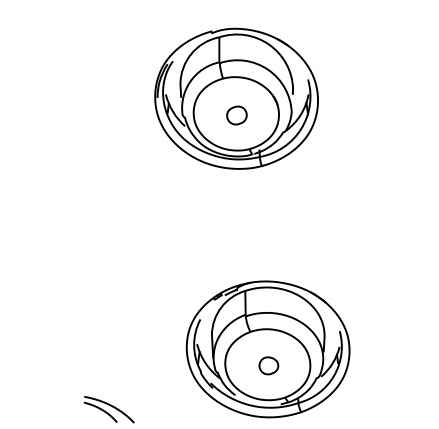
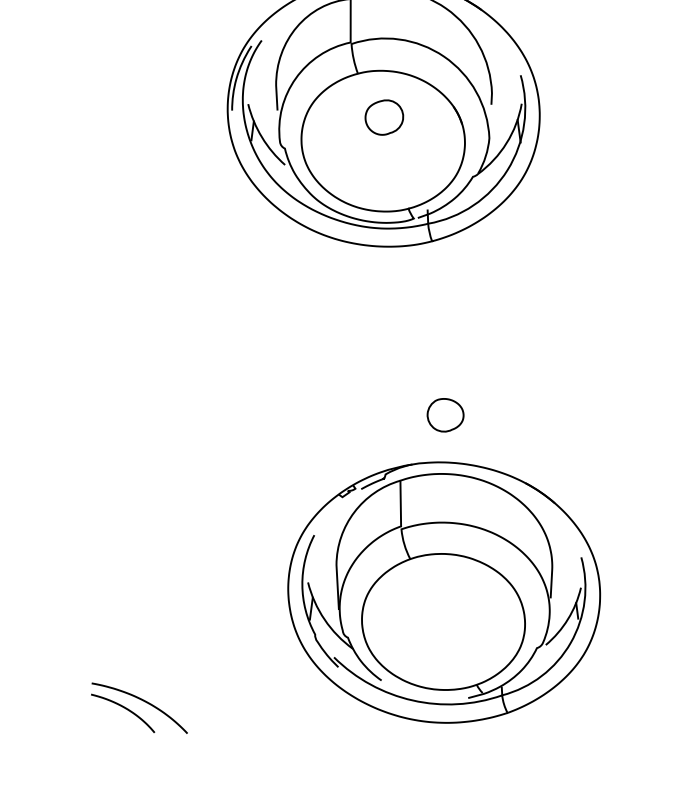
part: (236, 115) -> (383, 117), moved
part: (268, 365) -> (444, 414), moved

